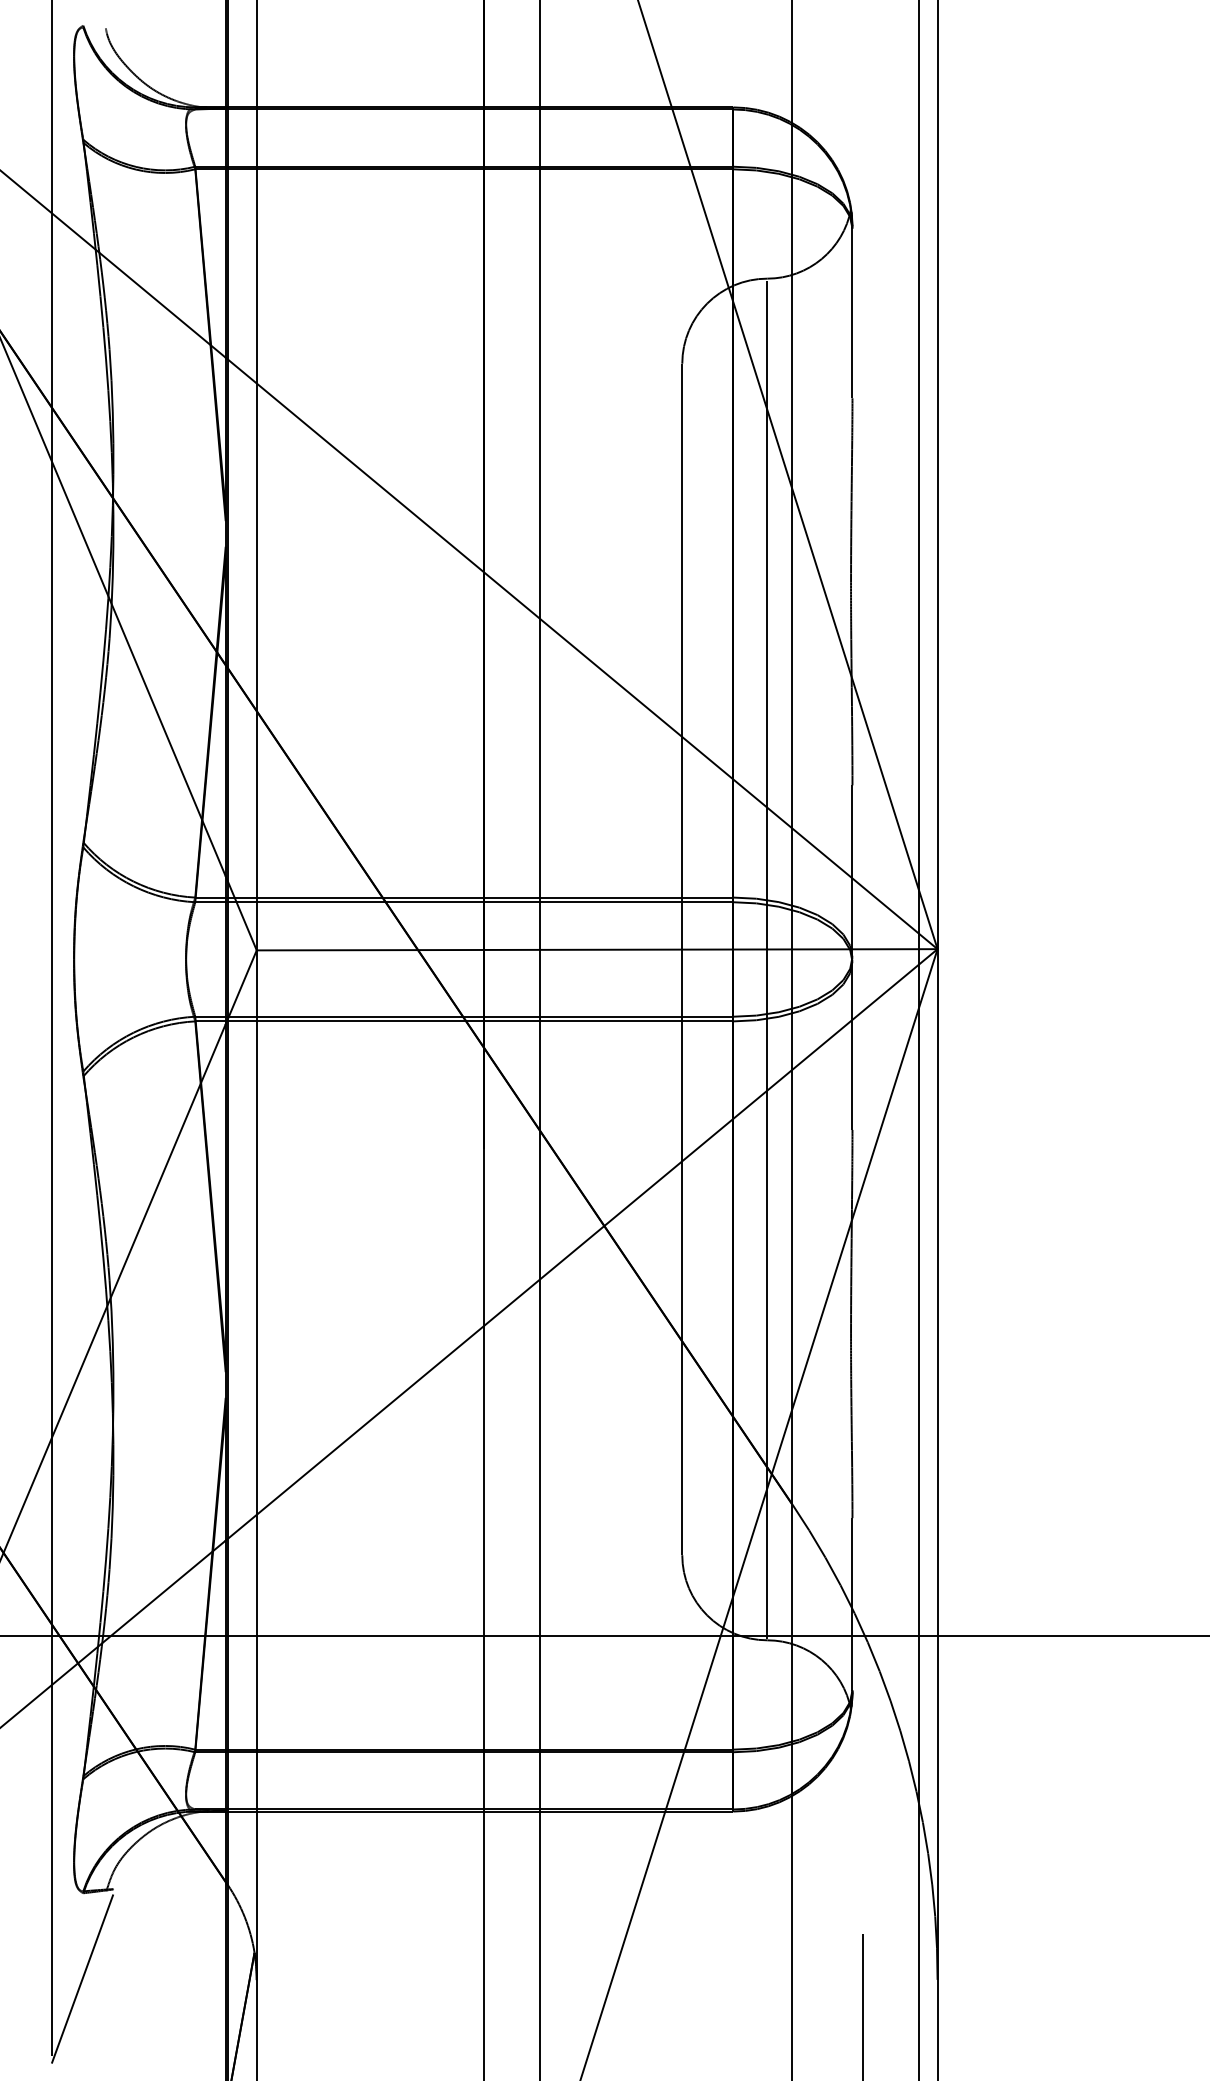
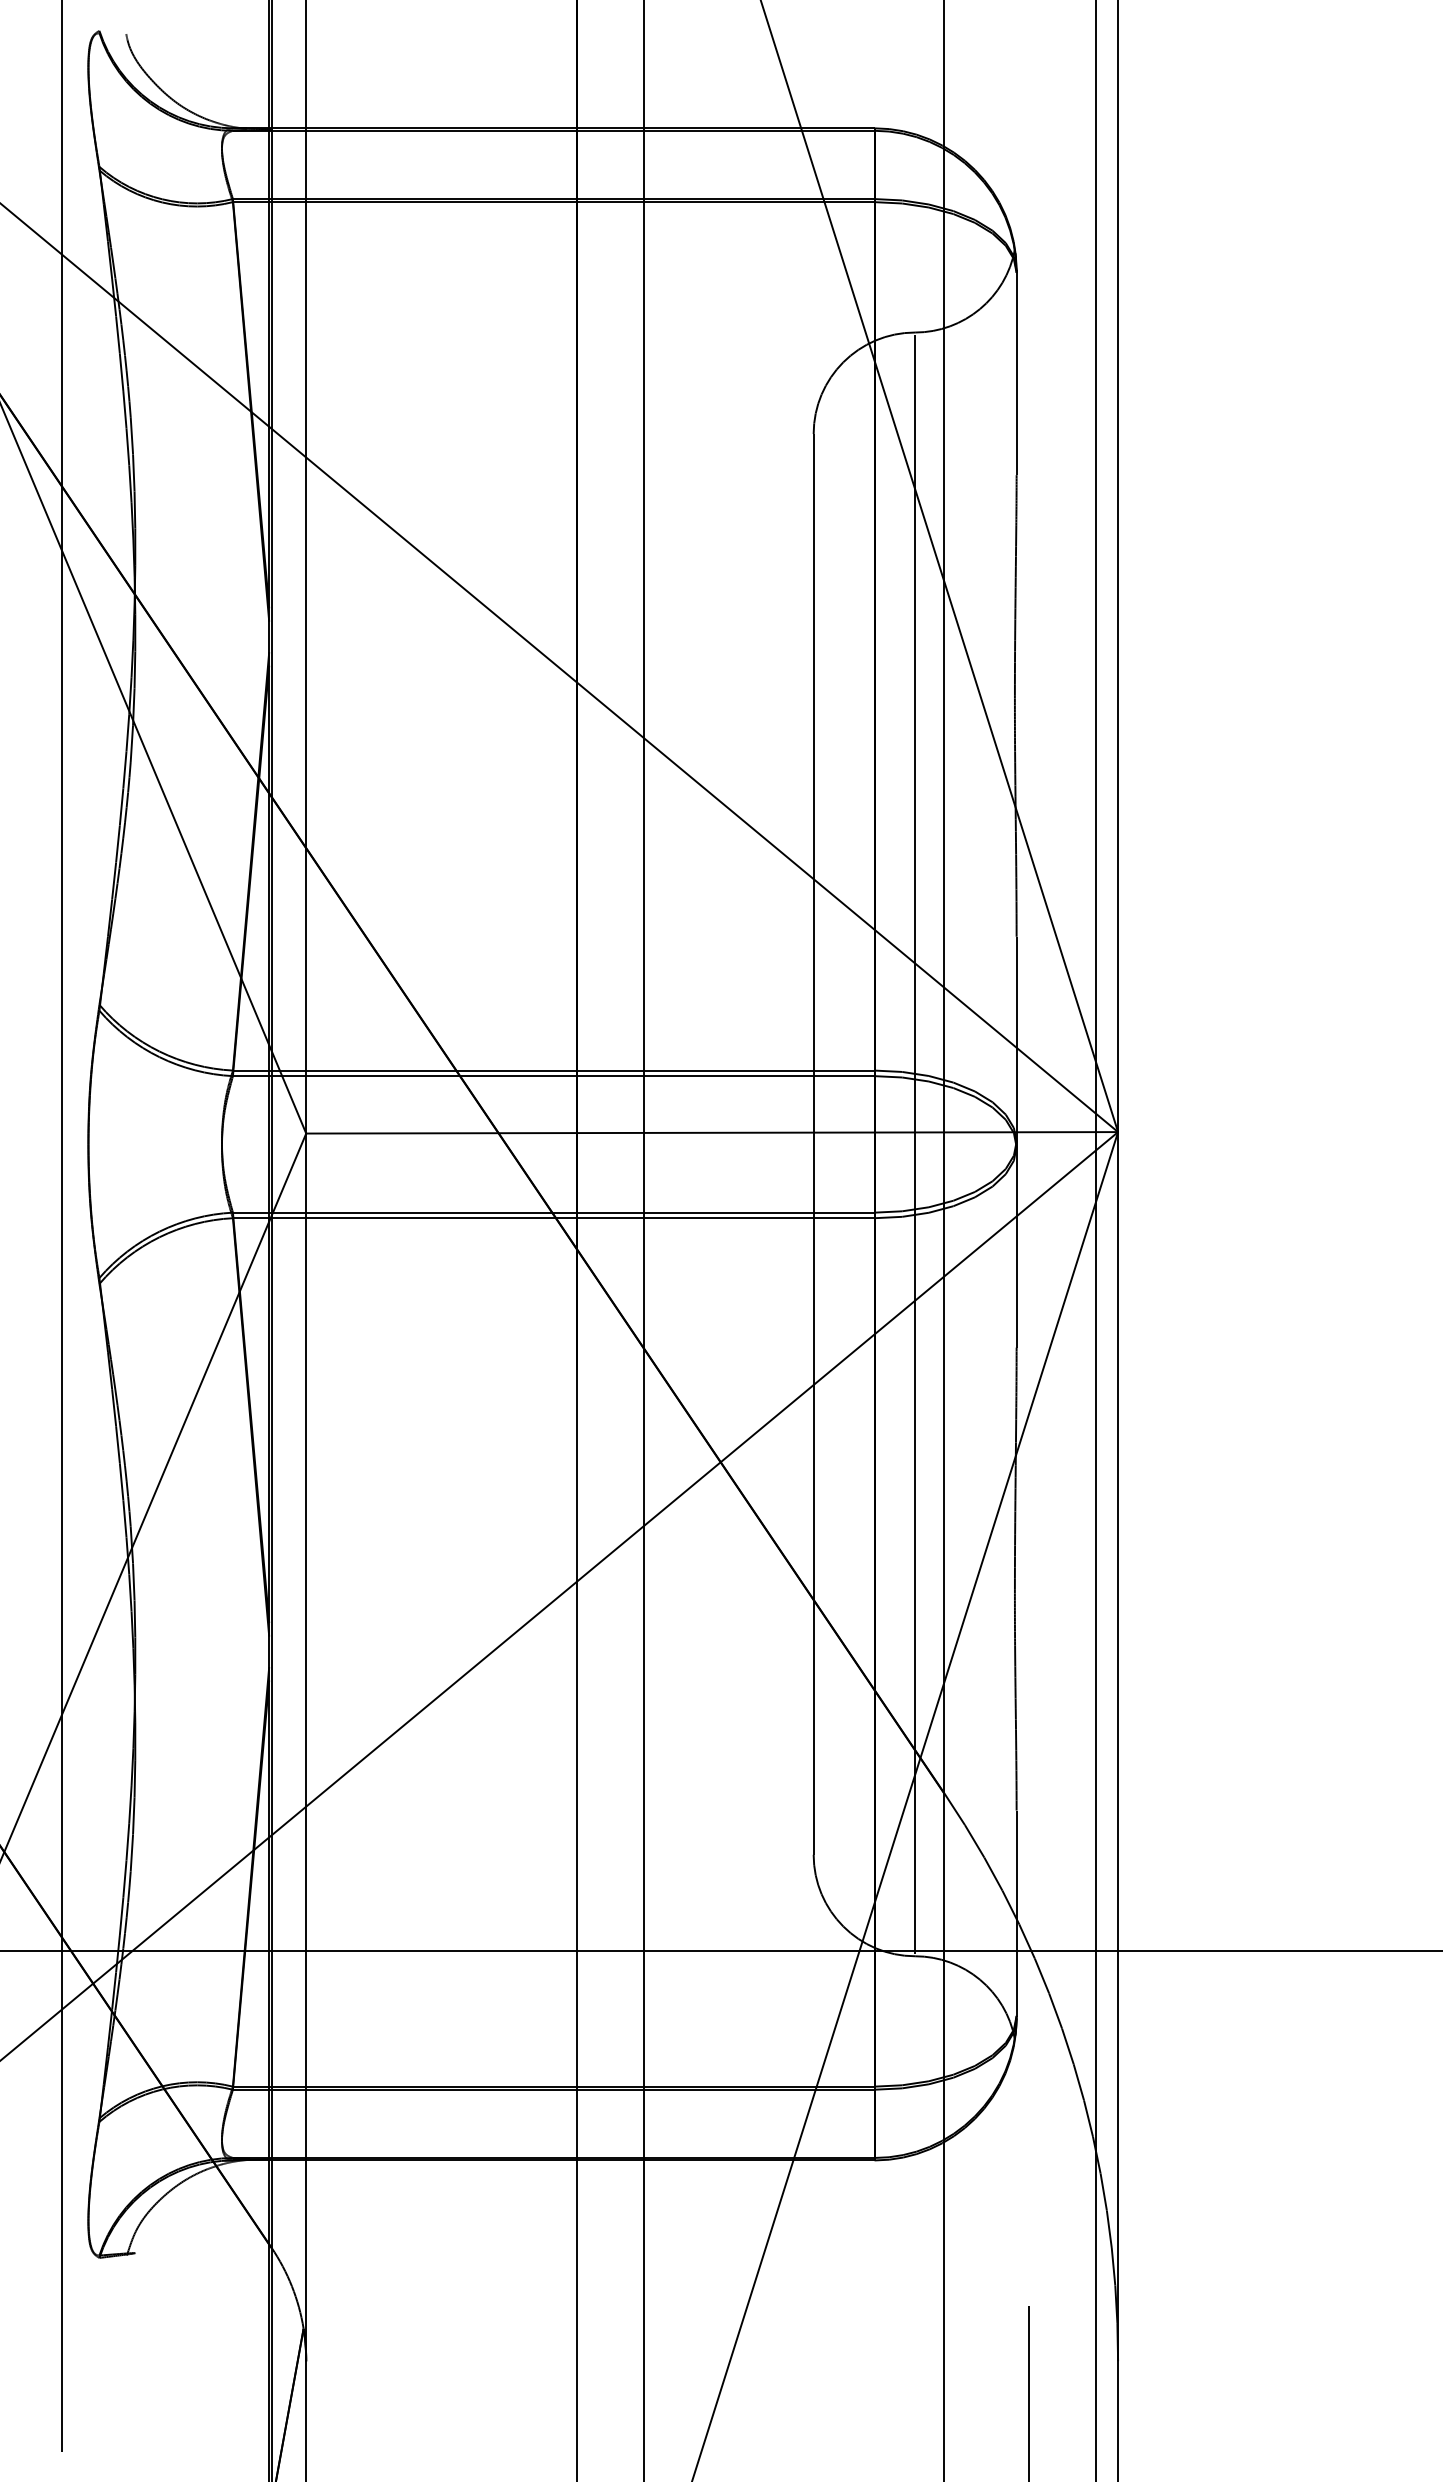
line: (82, 1978) -> (98, 2359), removed

